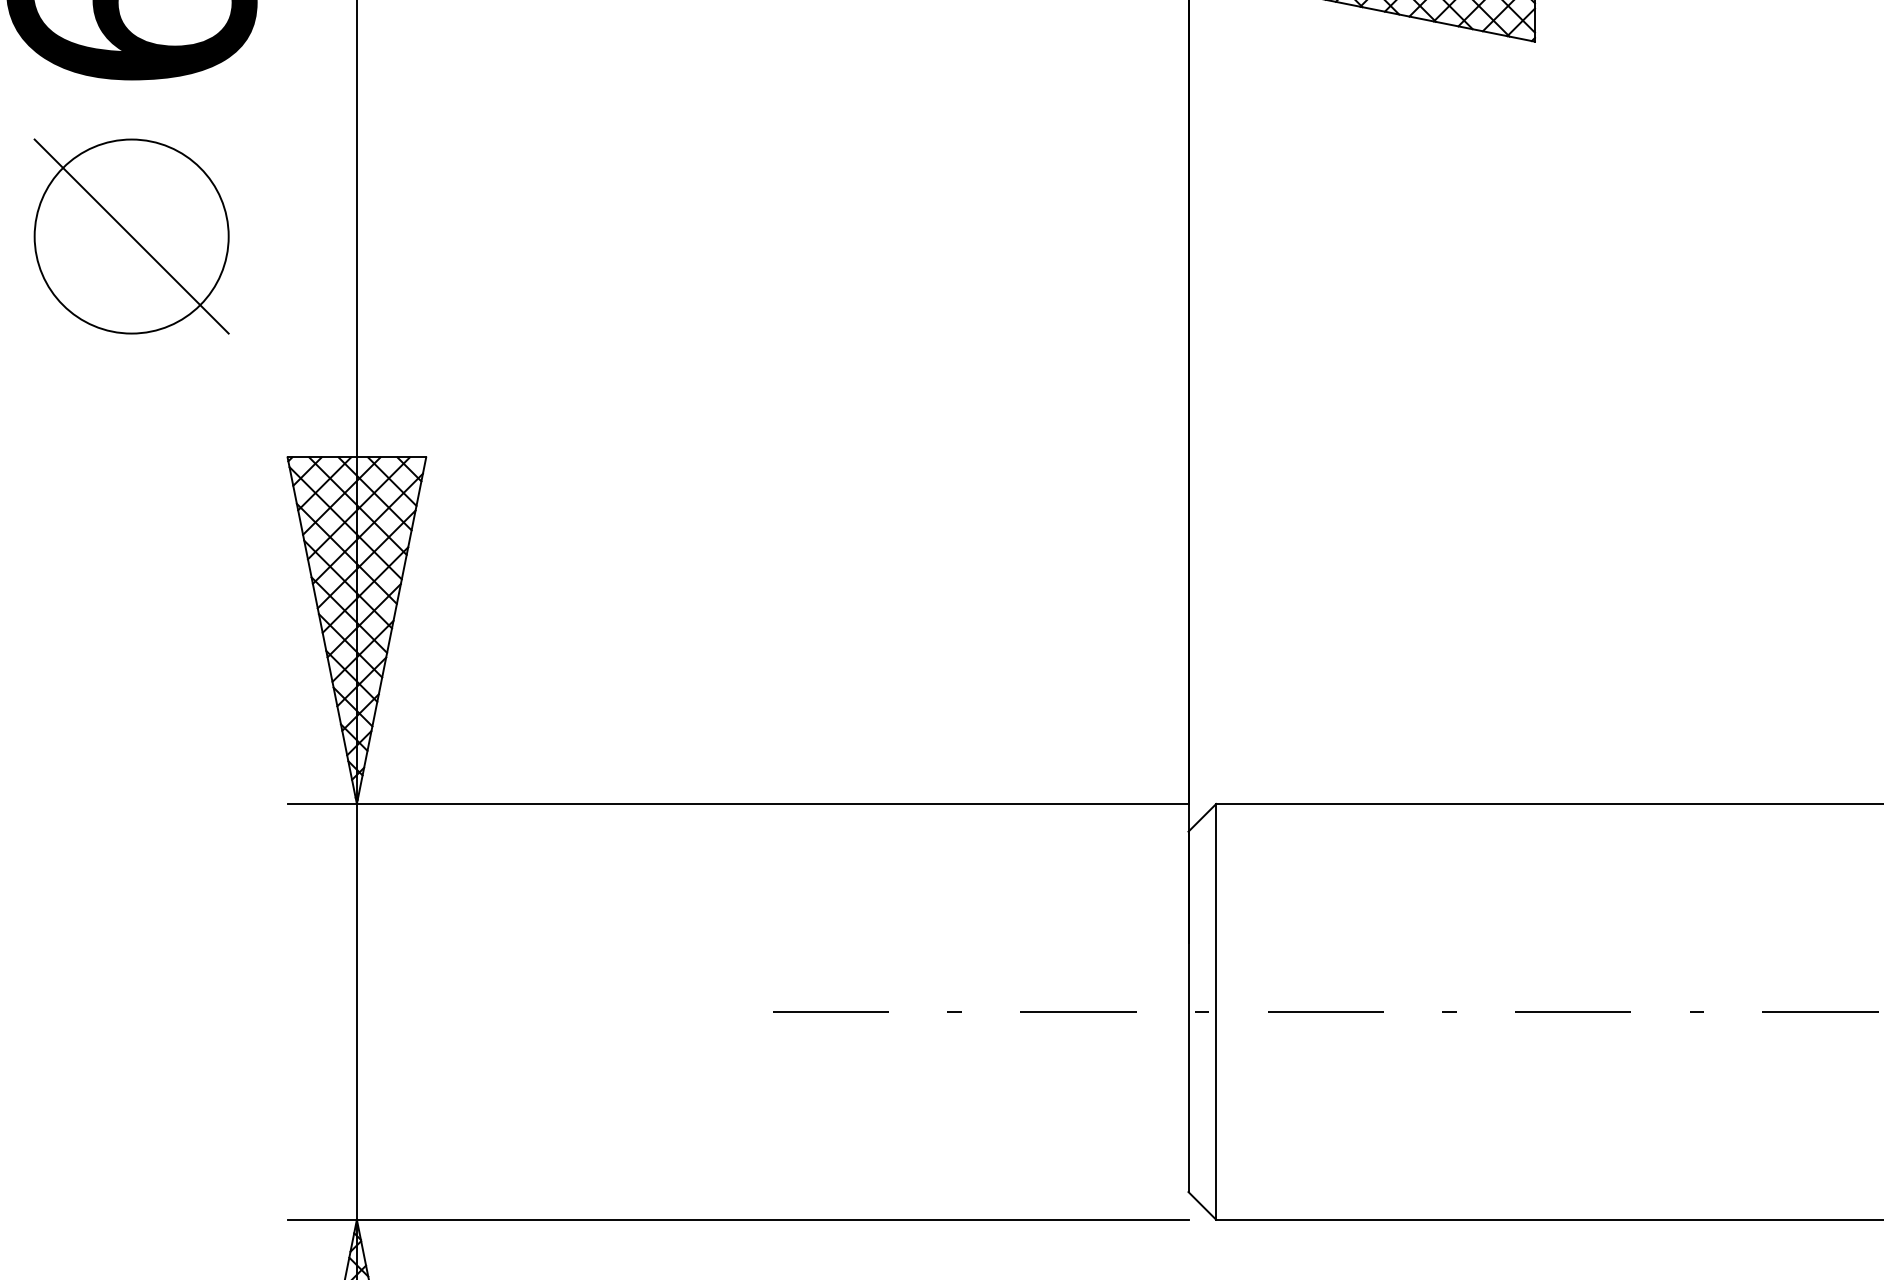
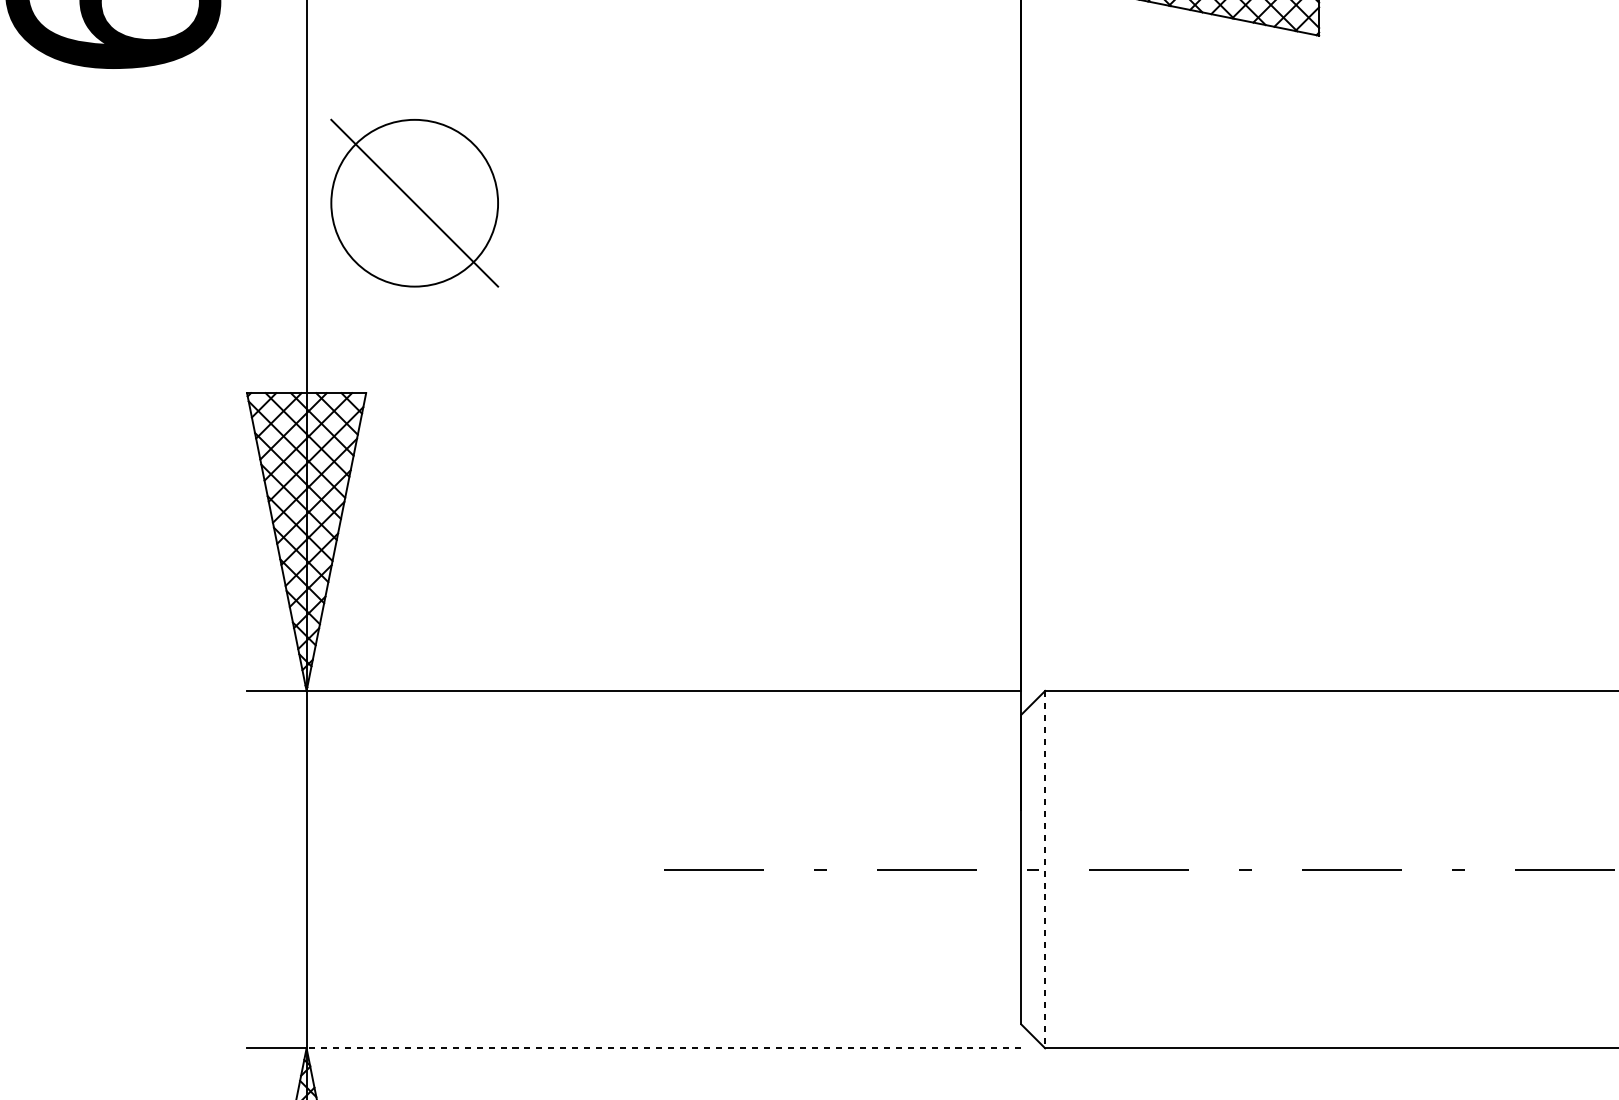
part: (131, 236) -> (414, 203), moved
line: (1216, 1011) -> (1045, 869), solid -> dashed
line: (772, 1219) -> (663, 1048), solid -> dashed

